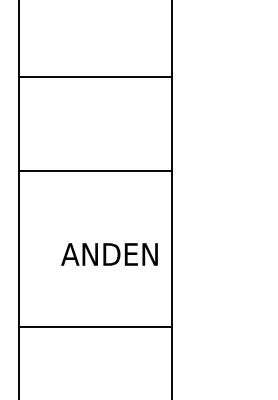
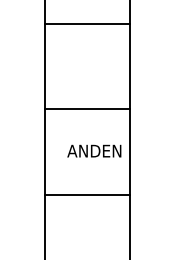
line: (95, 76) -> (87, 23), moved
line: (95, 171) -> (87, 109), moved
text: (109, 253) -> (94, 150), moved
line: (95, 326) -> (87, 194), moved

